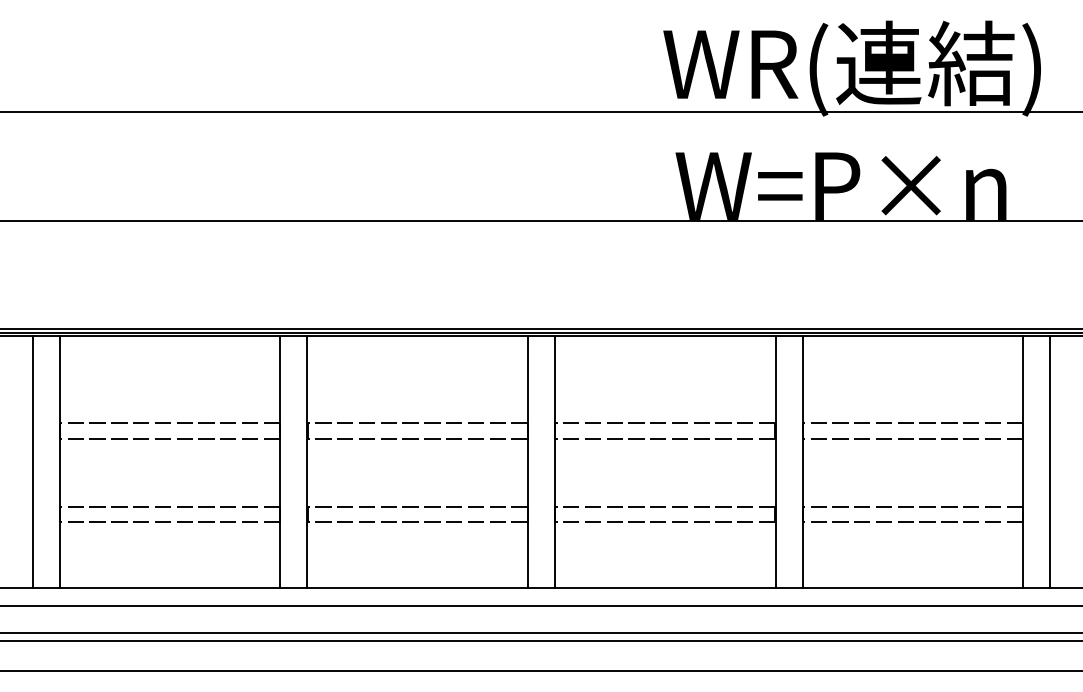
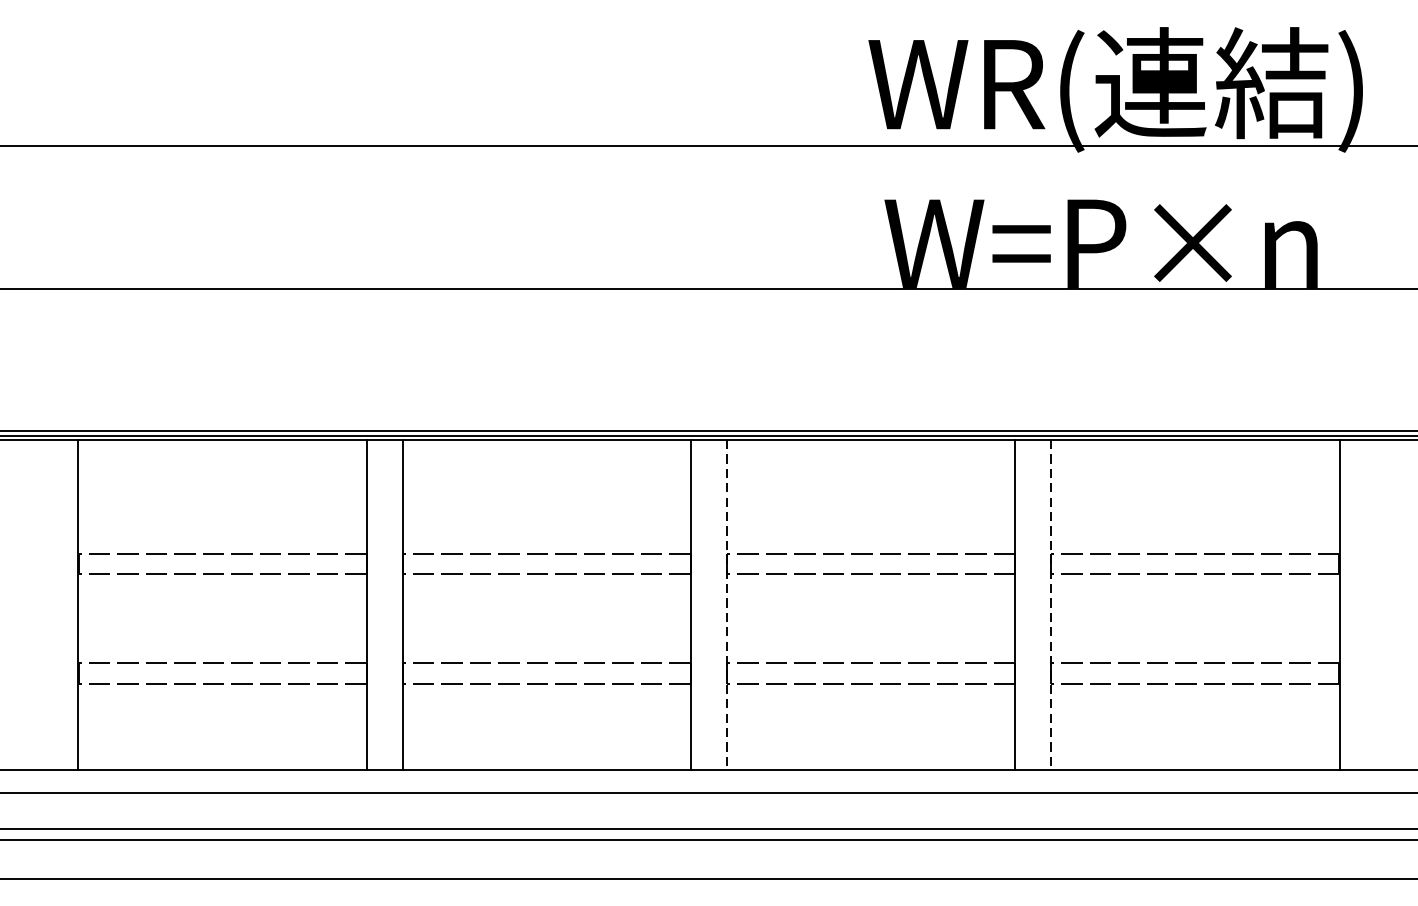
line: (32, 461) -> (42, 604), removed
line: (555, 461) -> (727, 604), solid -> dashed
line: (802, 461) -> (1050, 604), solid -> dashed
line: (1050, 461) -> (1375, 604), removed

